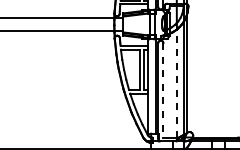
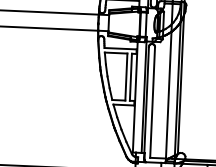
line: (176, 83) -> (168, 95), dashed -> solid
line: (163, 90) -> (152, 102), dashed -> solid

